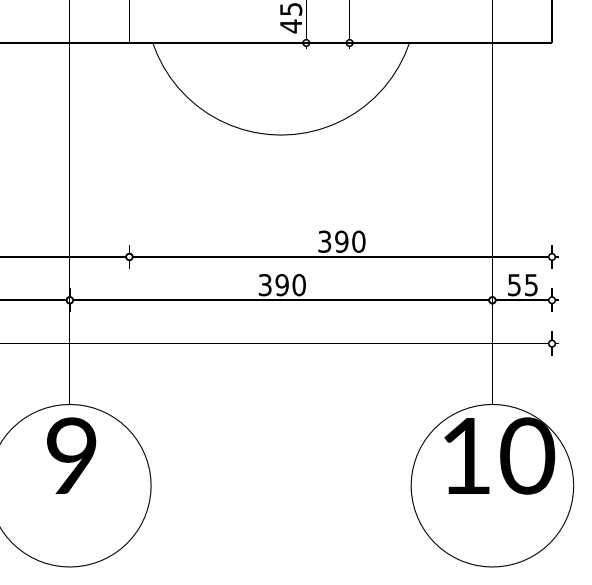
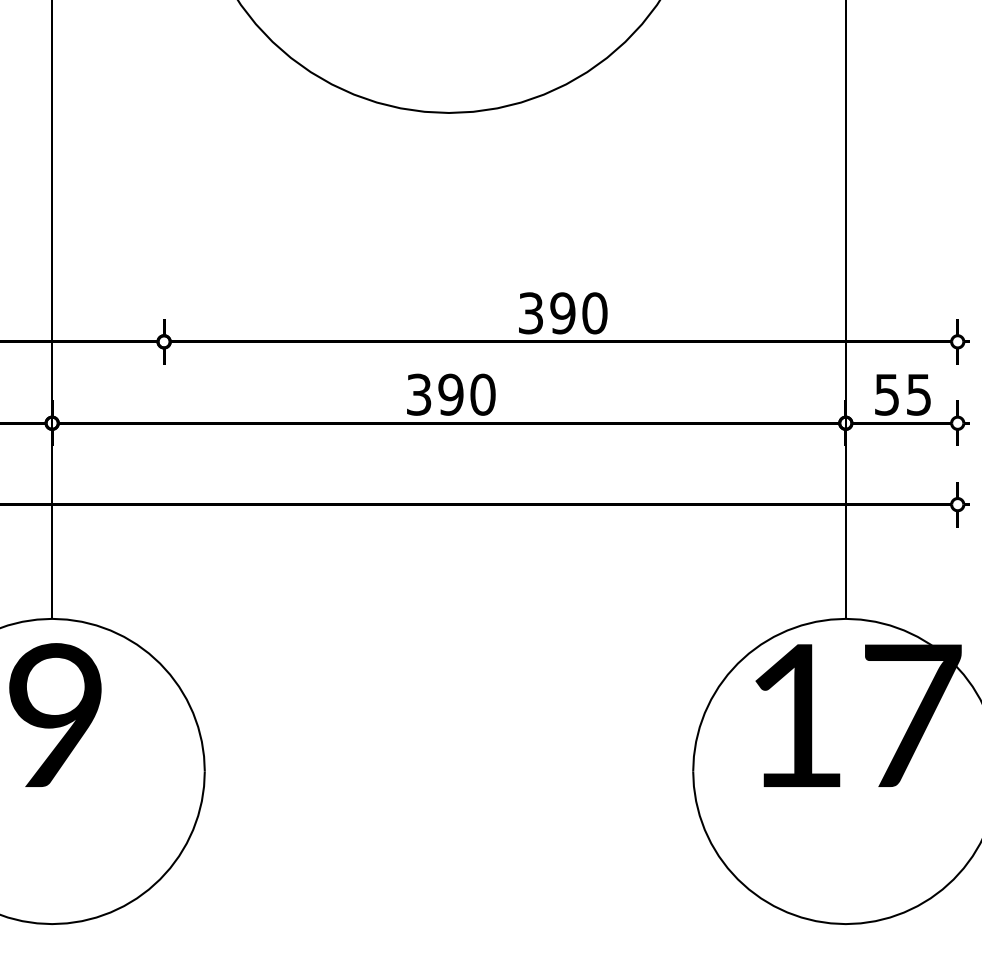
text: (527, 455) -> (911, 714), 10 -> 17

